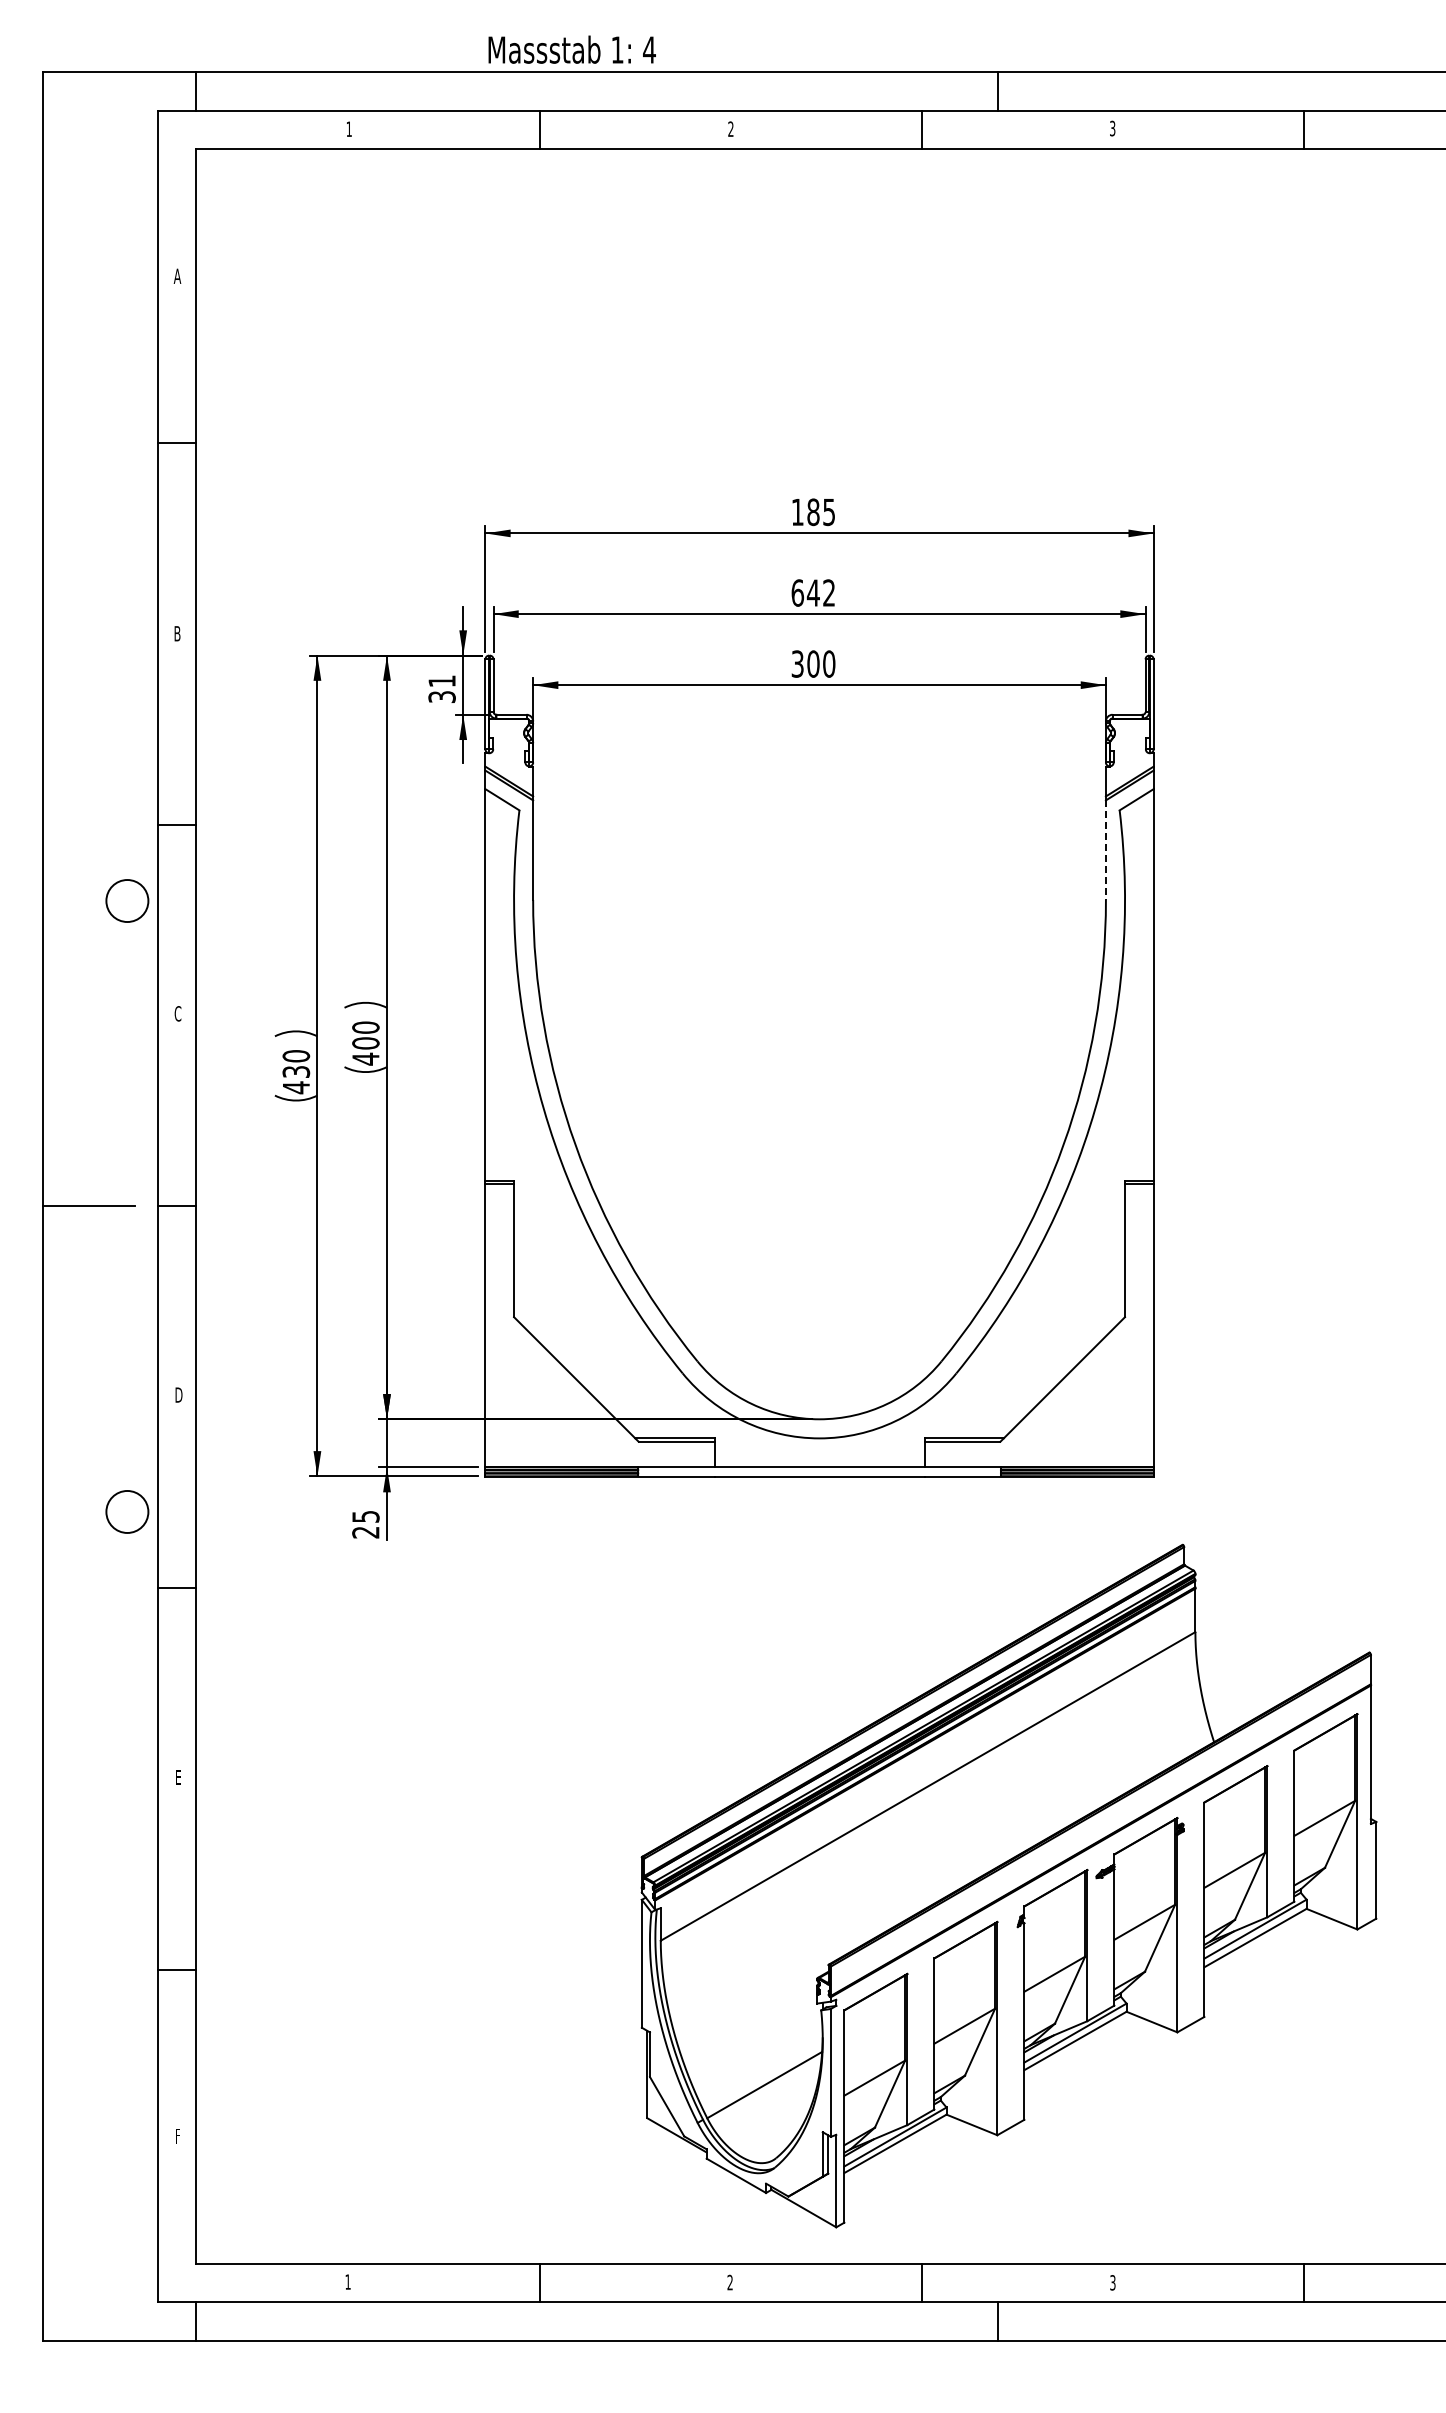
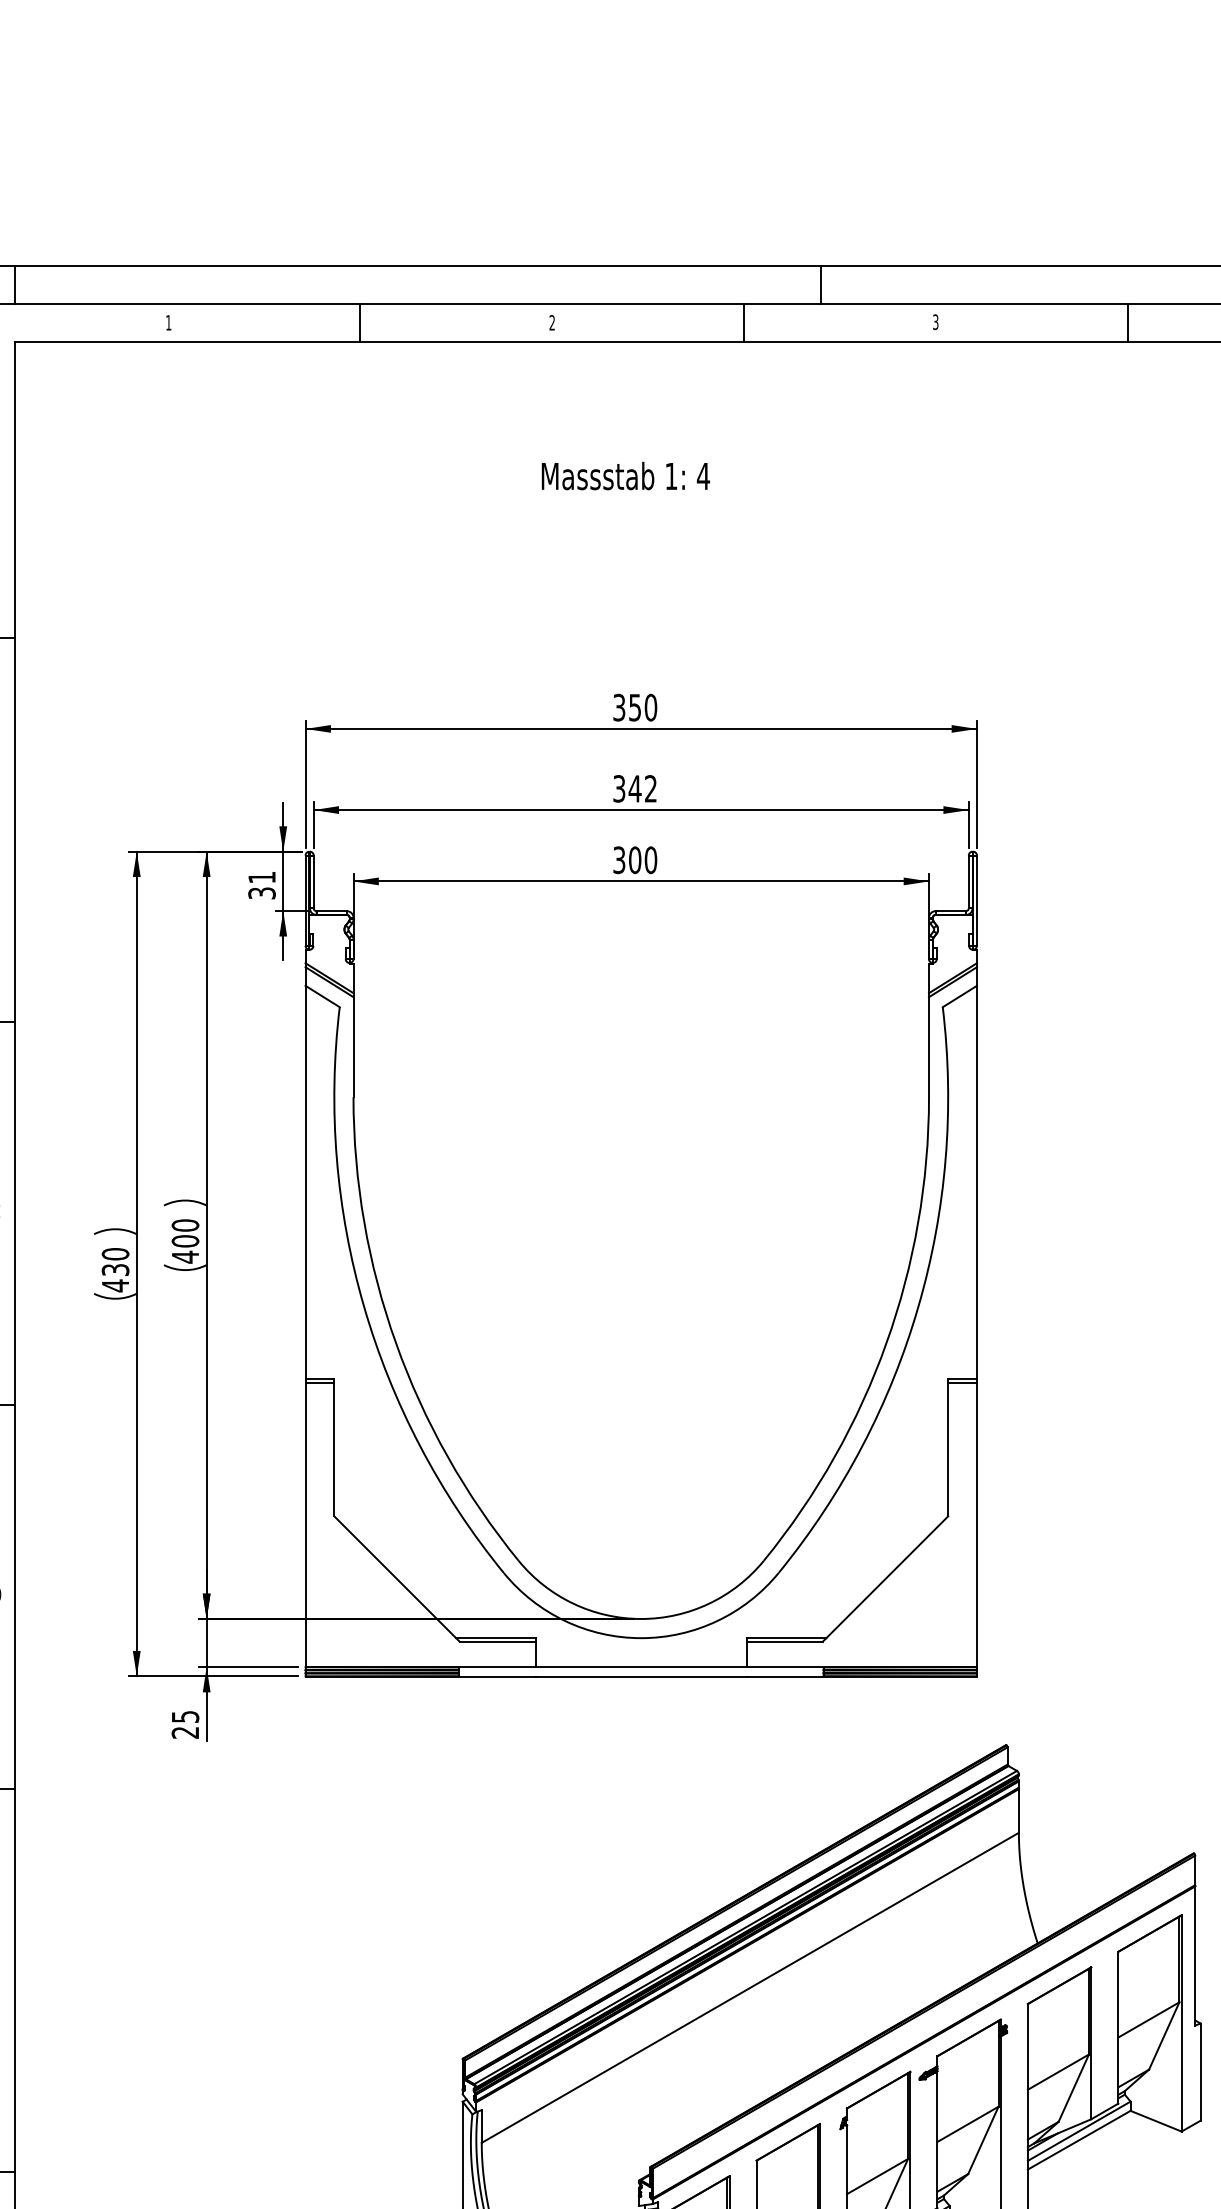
text: (571, 49) -> (625, 475), moved
text: (813, 512) -> (635, 707), 185 -> 350
text: (797, 592) -> (619, 788), 642 -> 342
line: (1105, 850) -> (928, 1047), dashed -> solid

